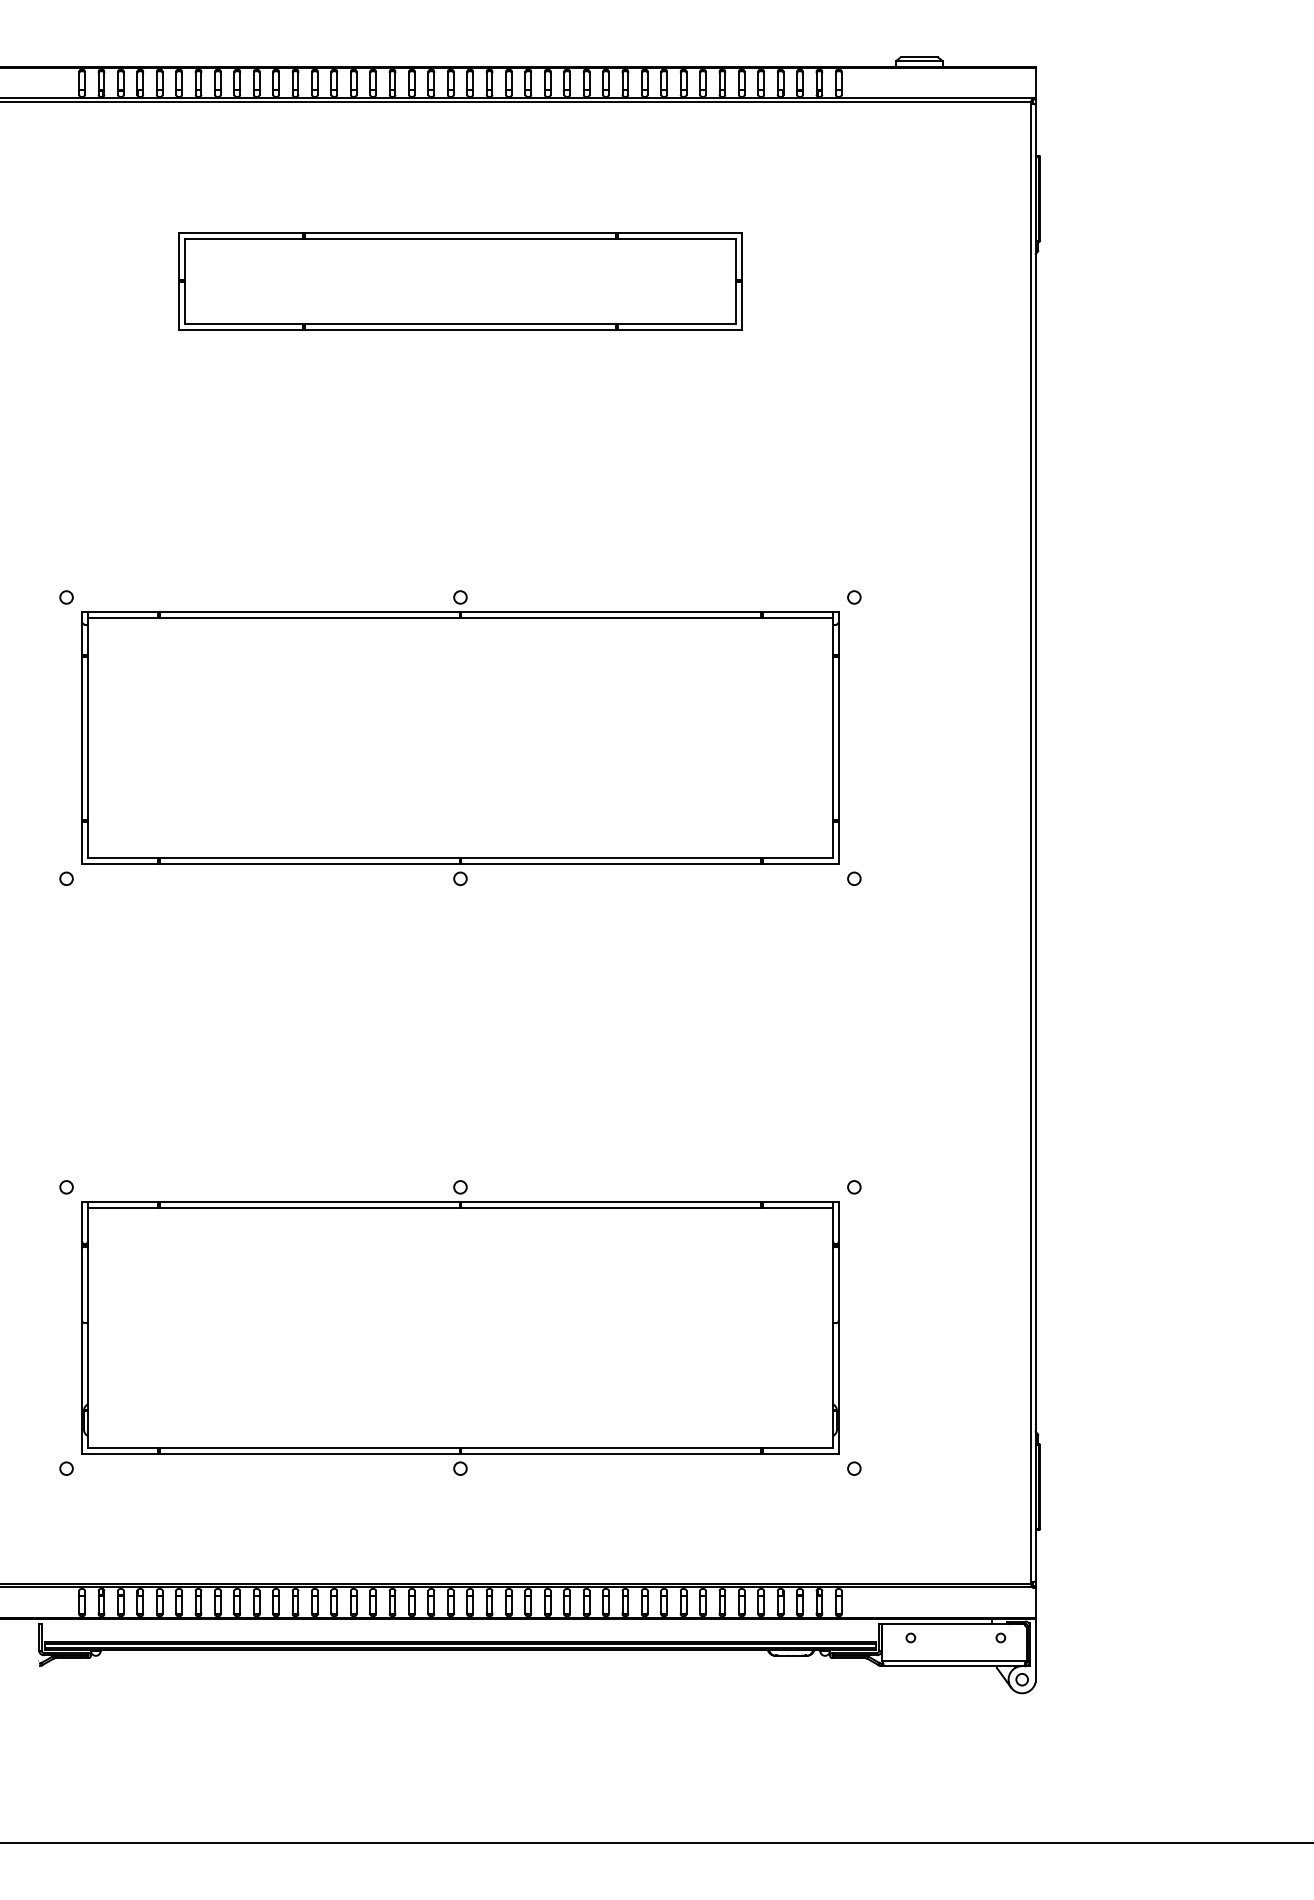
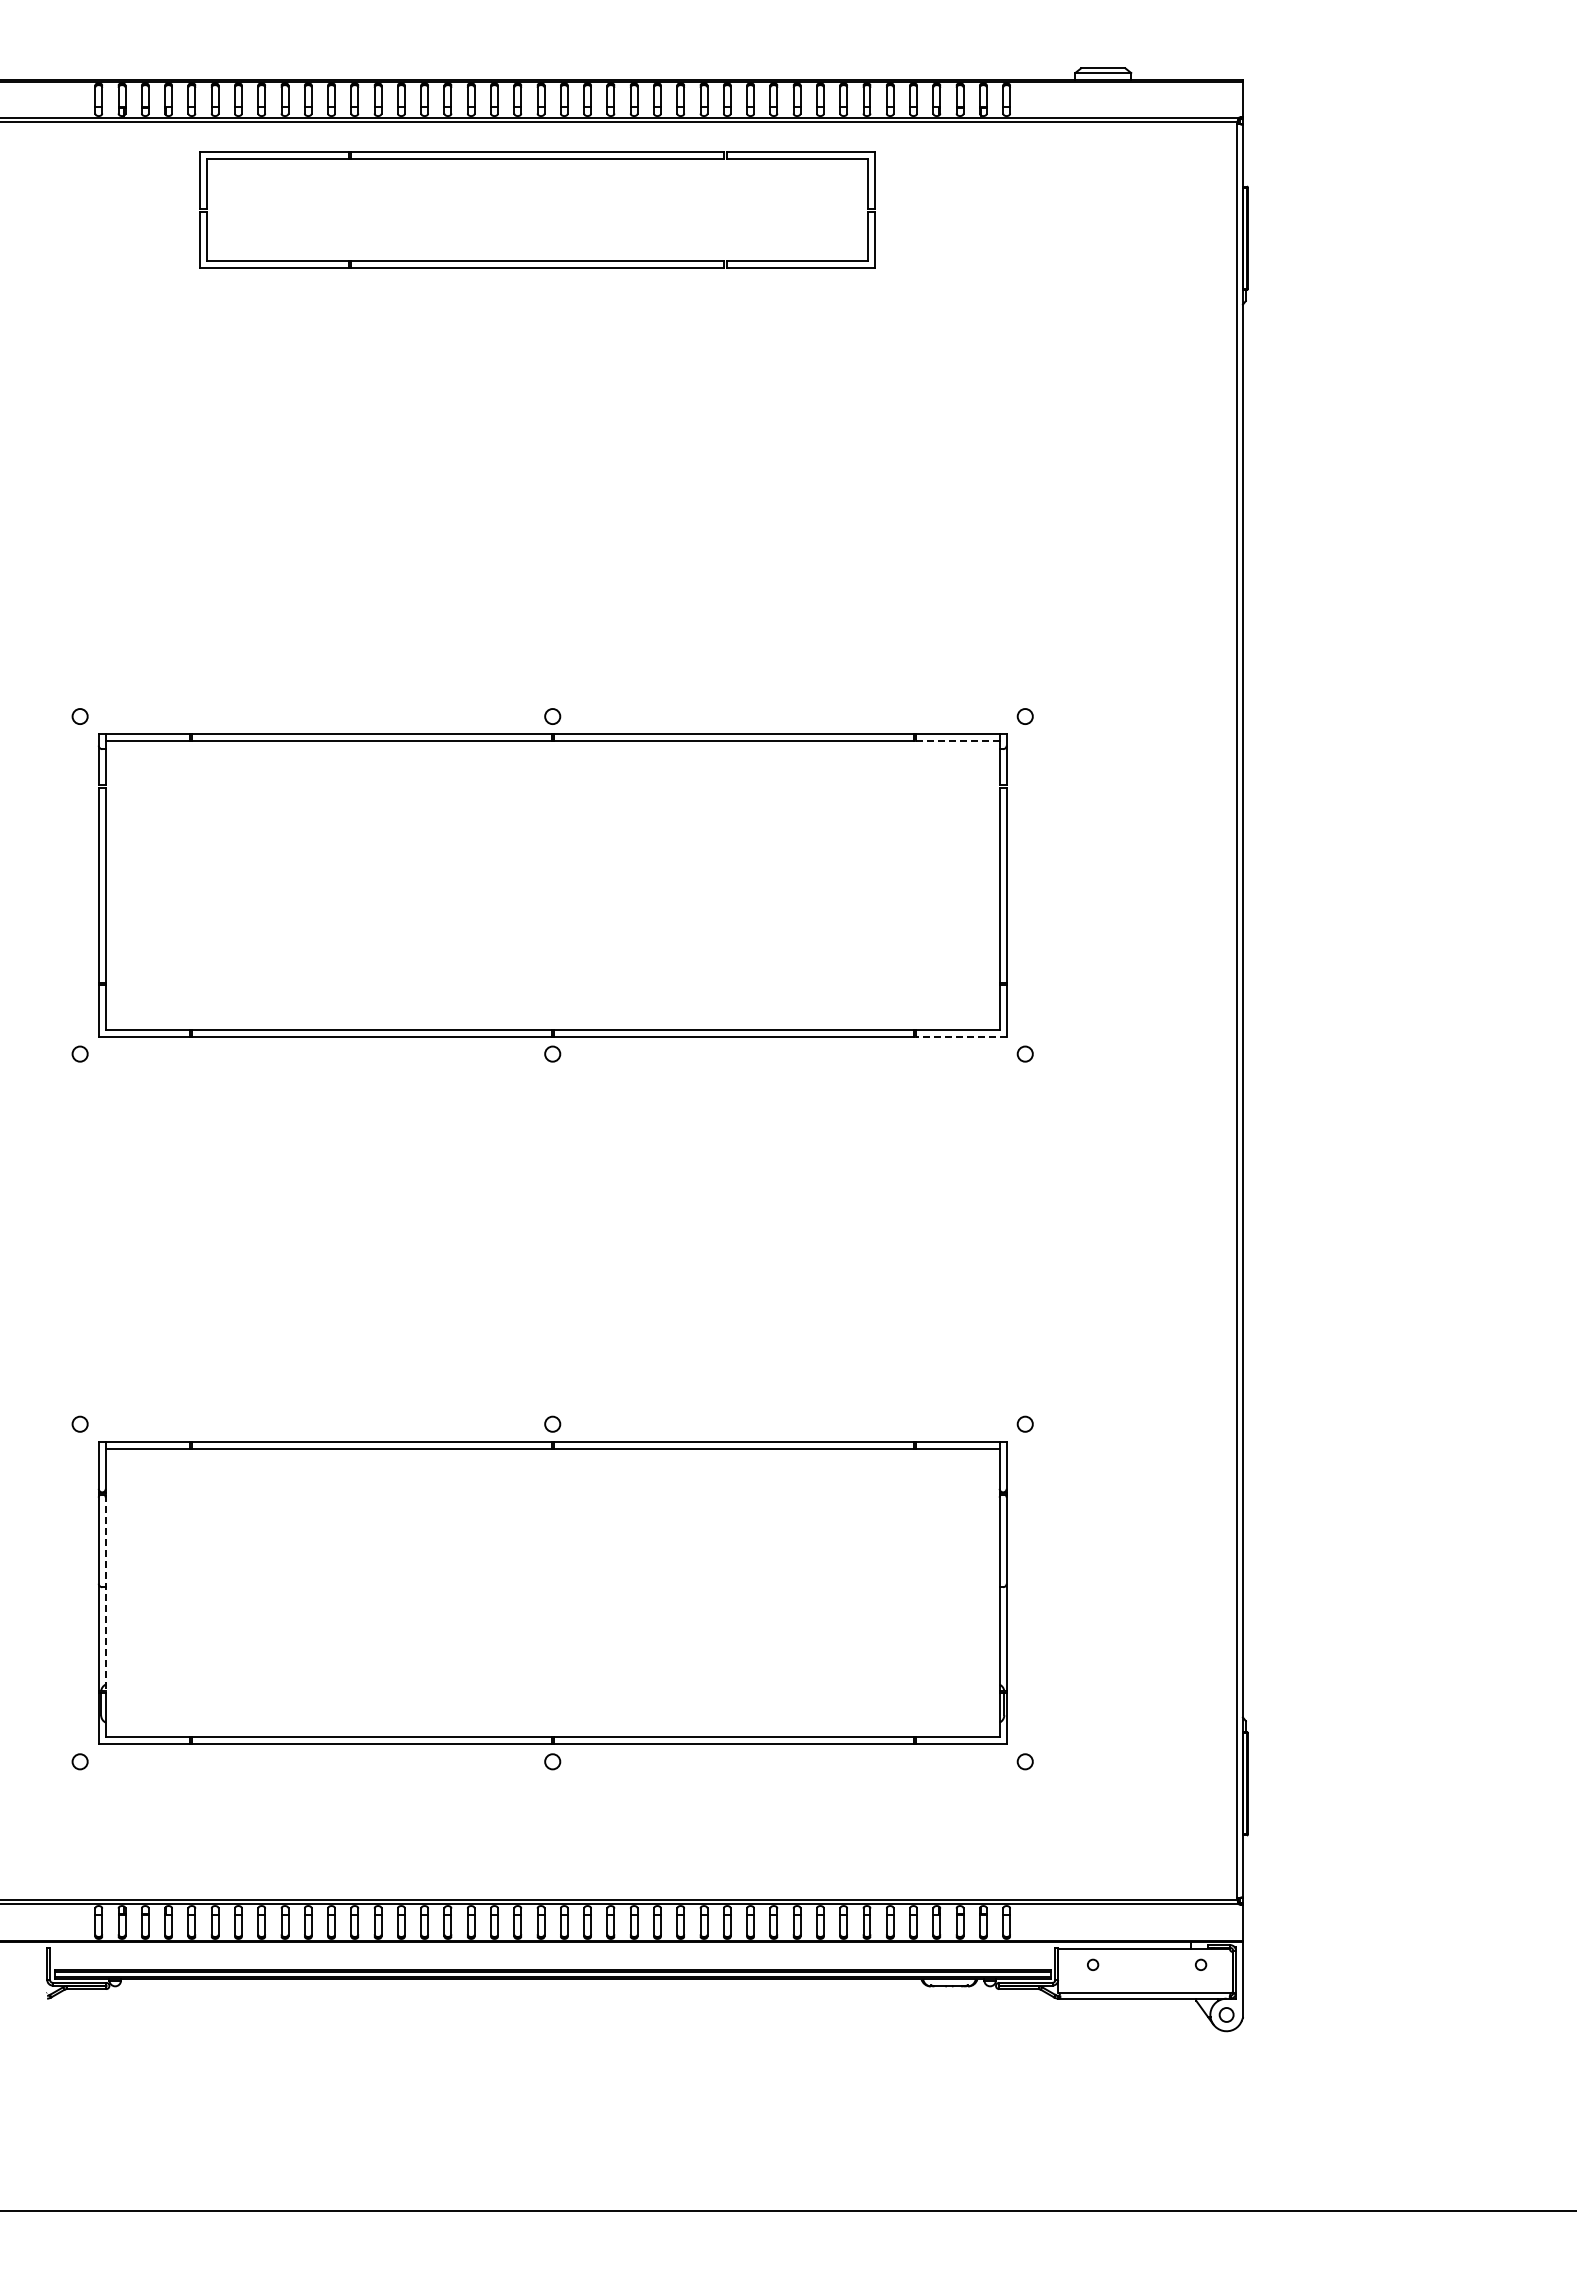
part: (460, 239) -> (537, 159), moved
line: (797, 618) -> (957, 741), solid -> dashed
line: (800, 864) -> (960, 1036), solid -> dashed
line: (87, 1328) -> (105, 1593), solid -> dashed

